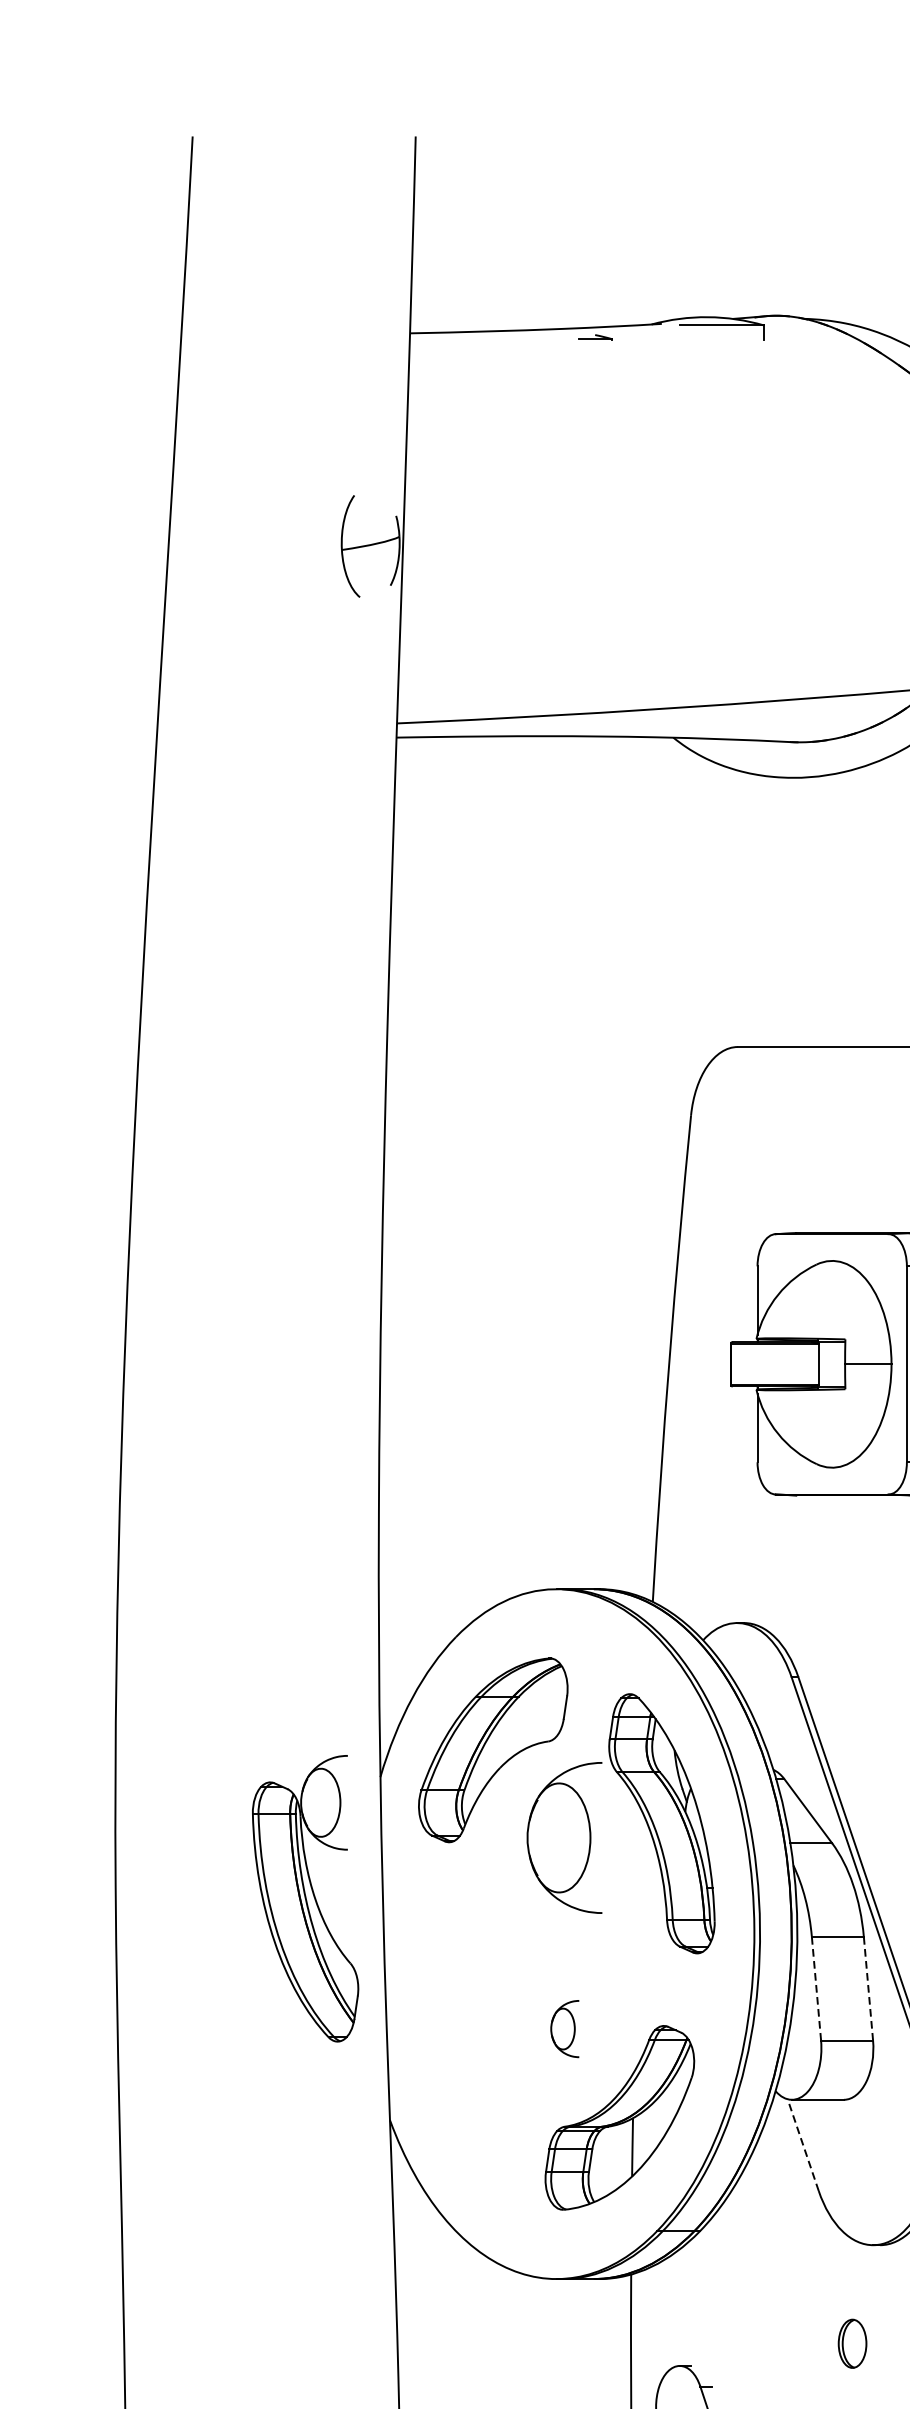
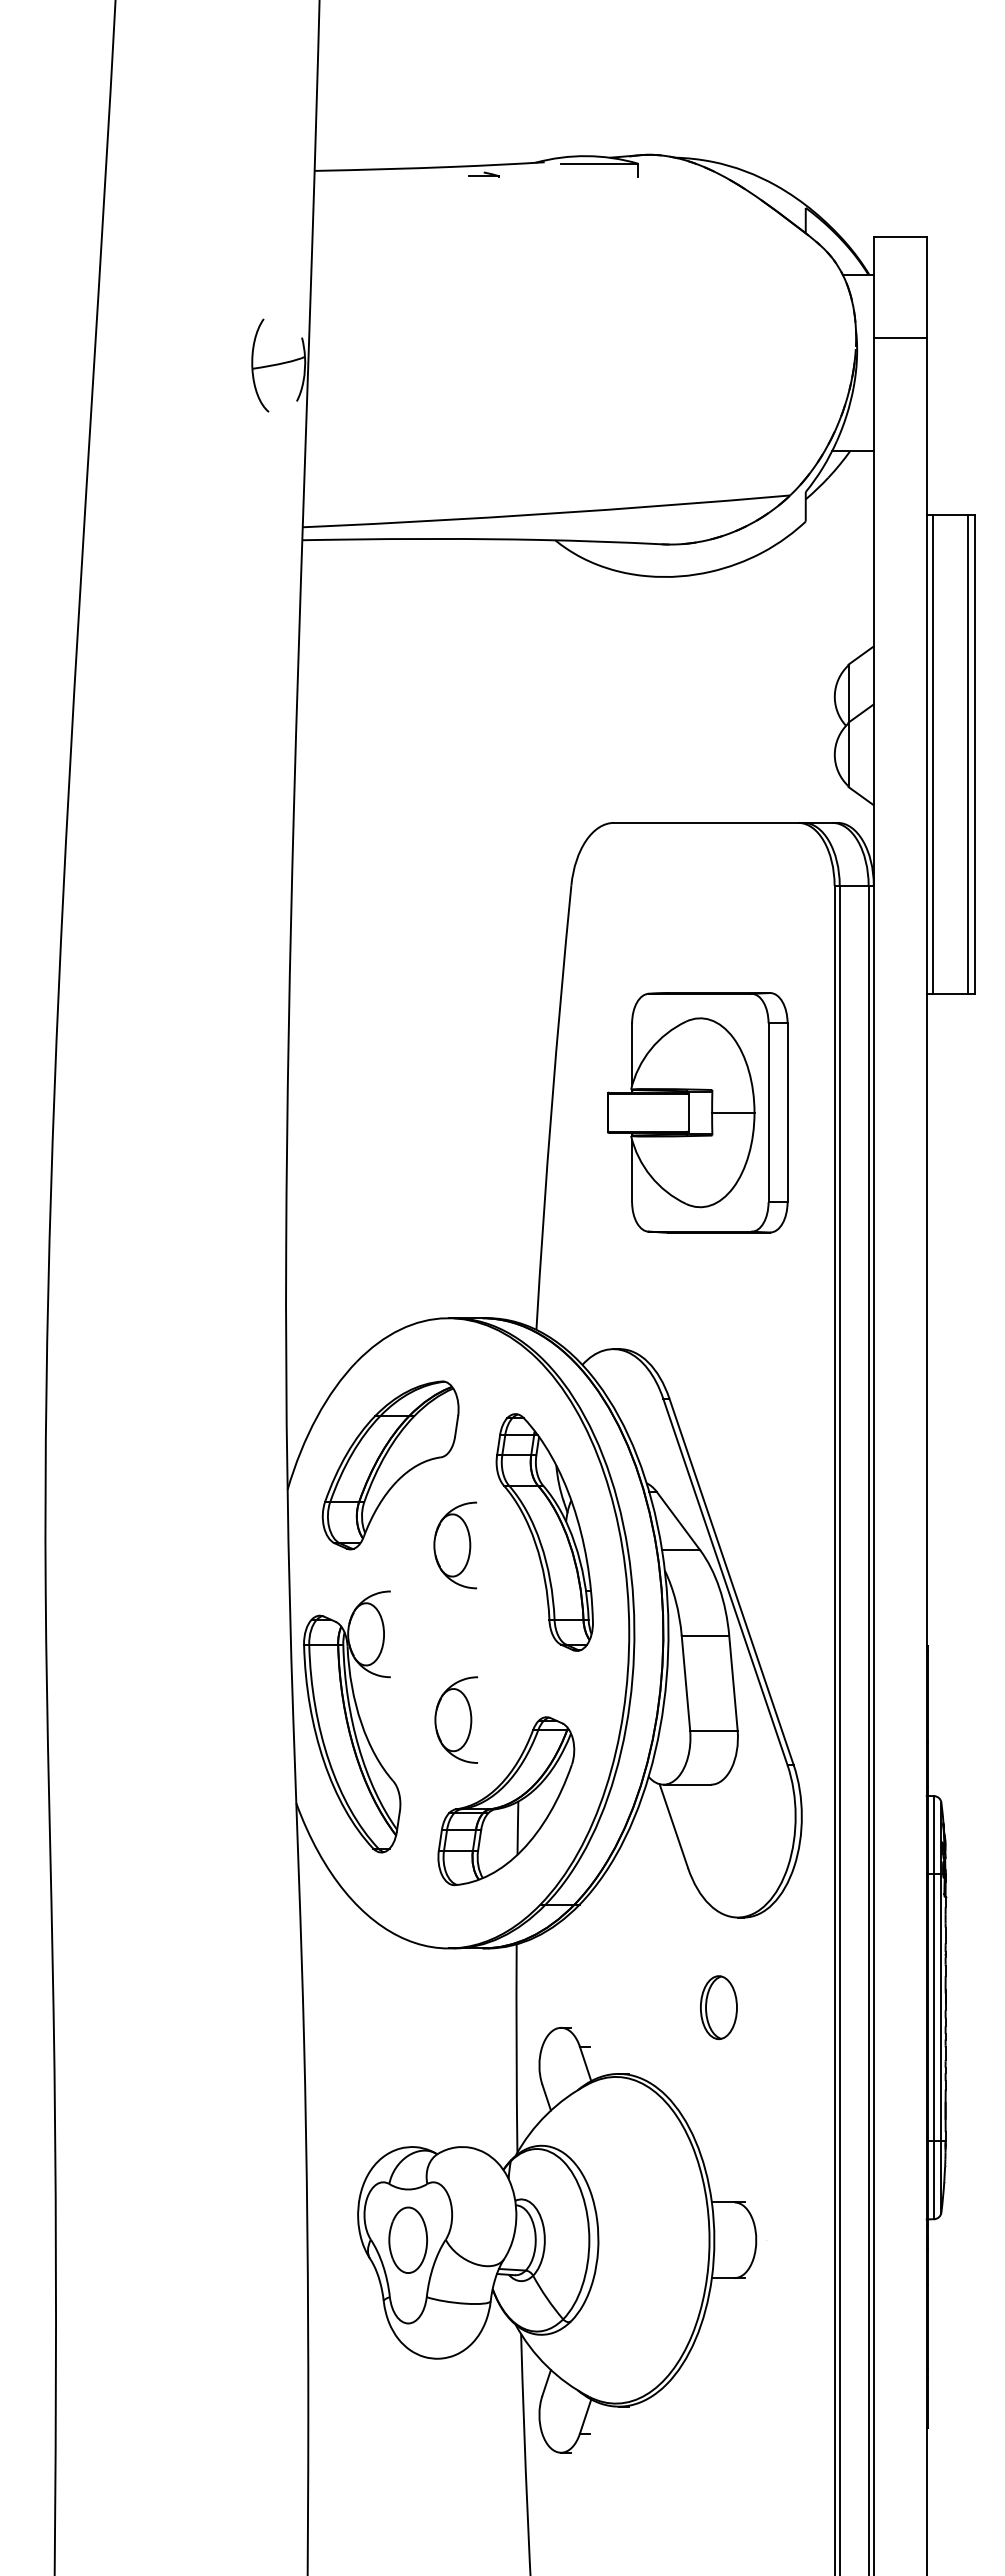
part: (563, 1837) -> (454, 1545), size x0.62
part: (305, 1898) -> (352, 1721), moved
line: (815, 1989) -> (685, 1683), dashed -> solid
line: (868, 1989) -> (733, 1683), dashed -> solid
part: (564, 2028) -> (455, 1719), size x1.67
line: (802, 2144) -> (673, 1825), dashed -> solid
part: (852, 2343) -> (718, 2007), size x1.43

